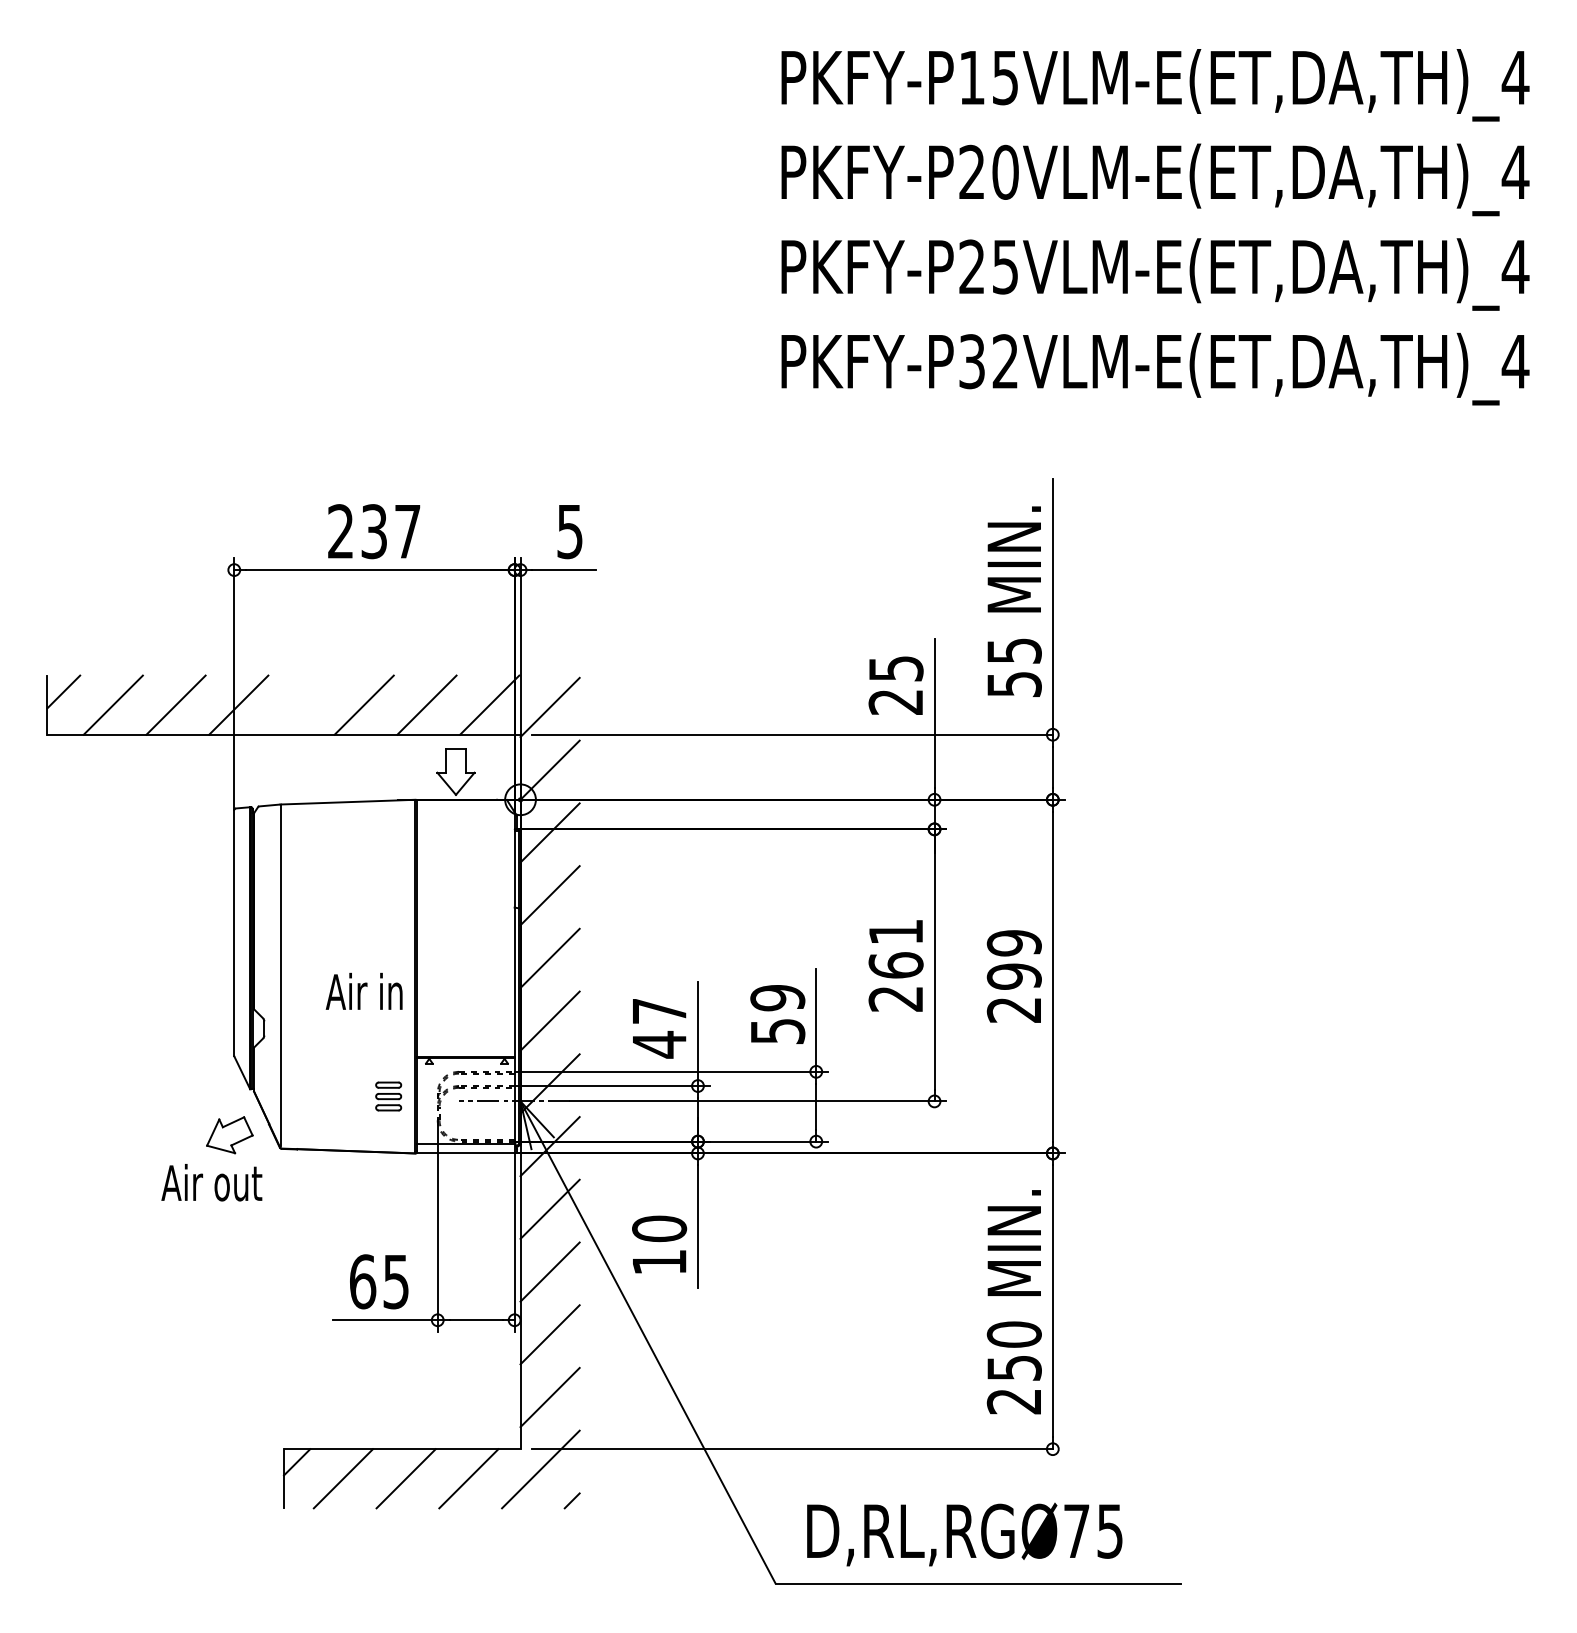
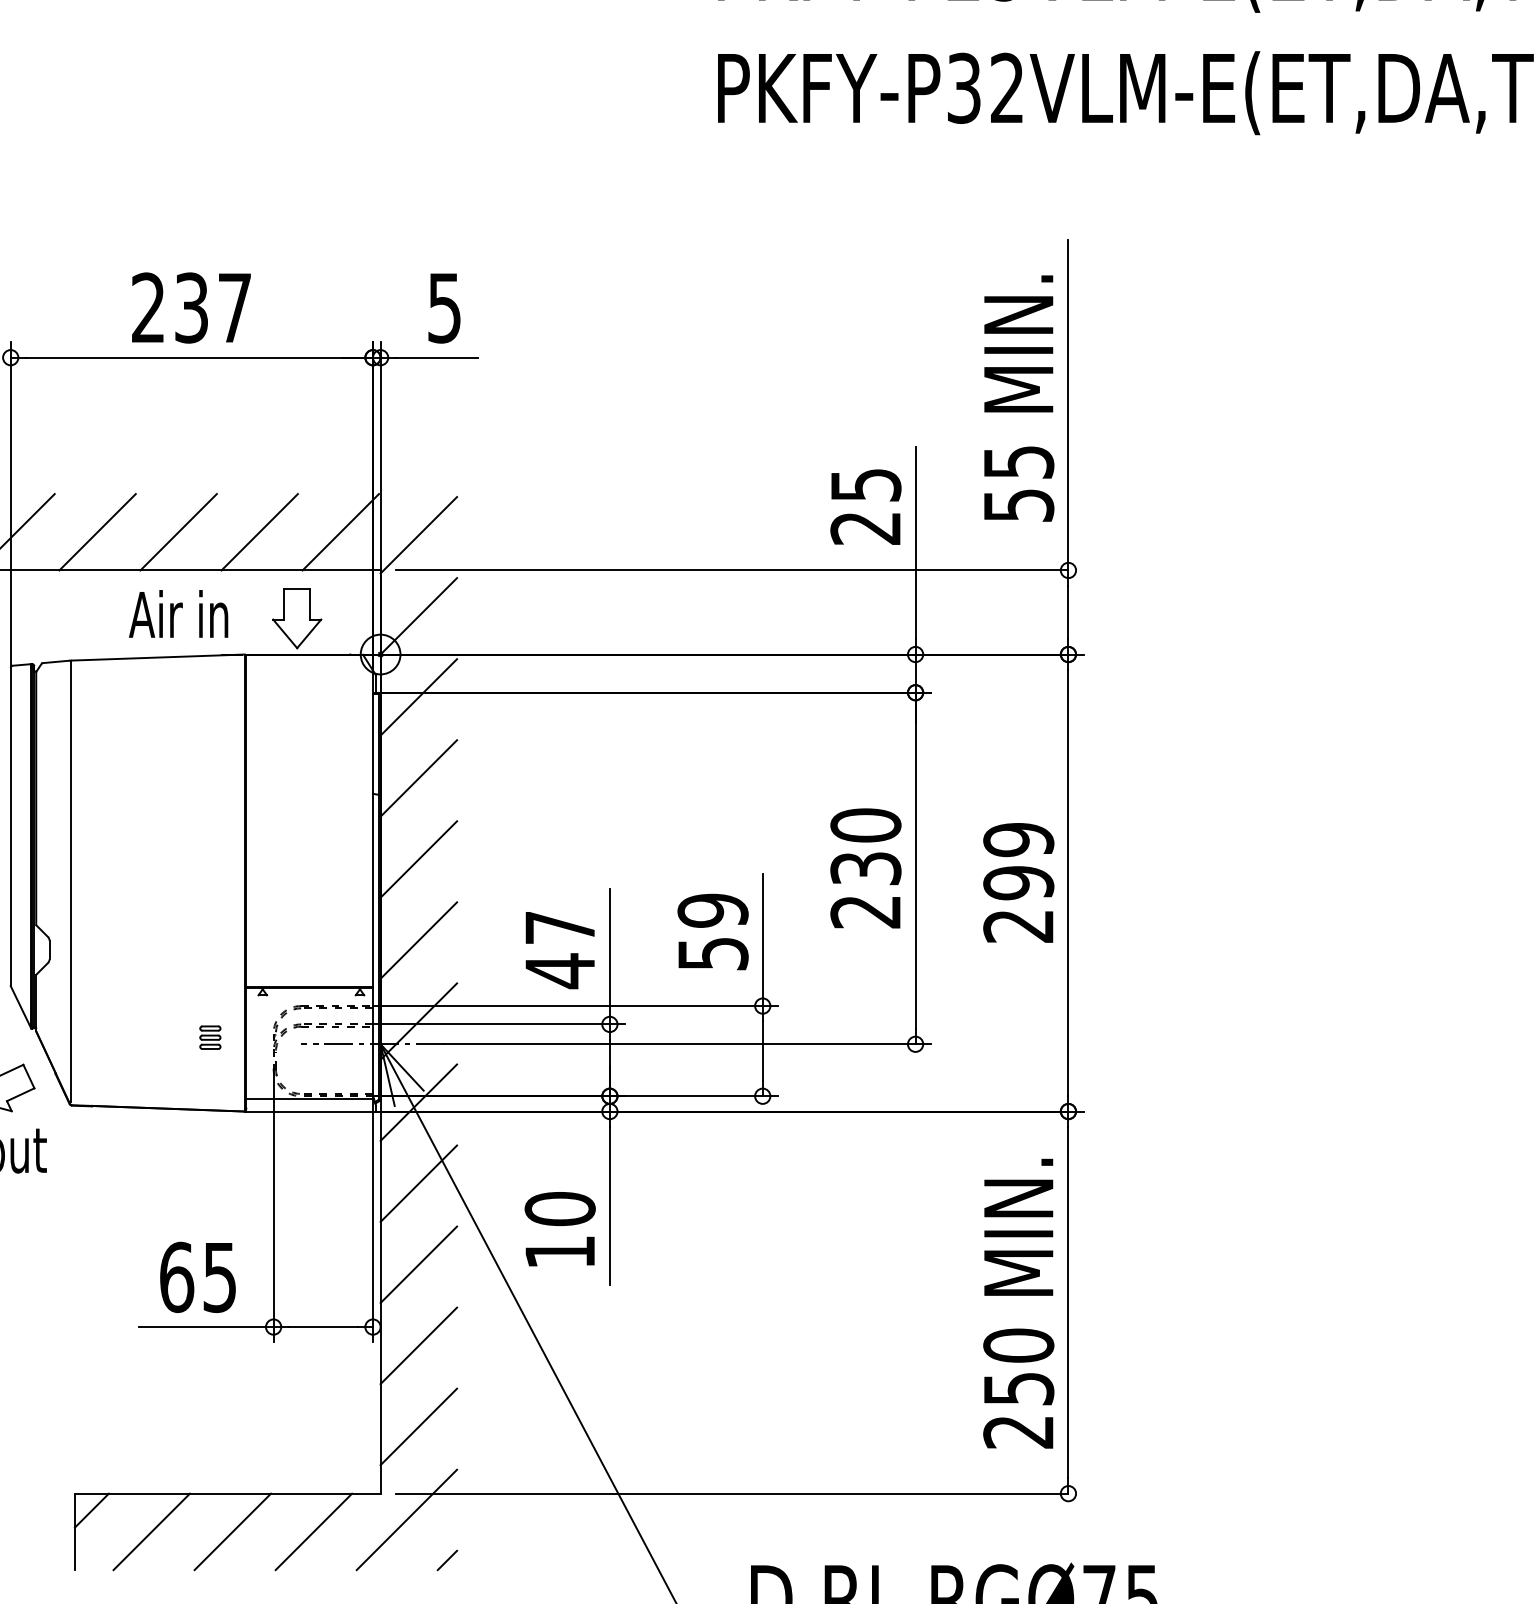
line: (301, 704) -> (97, 531), added
text: (895, 948) -> (865, 846), 261 -> 230
text: (363, 990) -> (177, 612), moved
part: (388, 1095) -> (209, 1036), size x0.62

